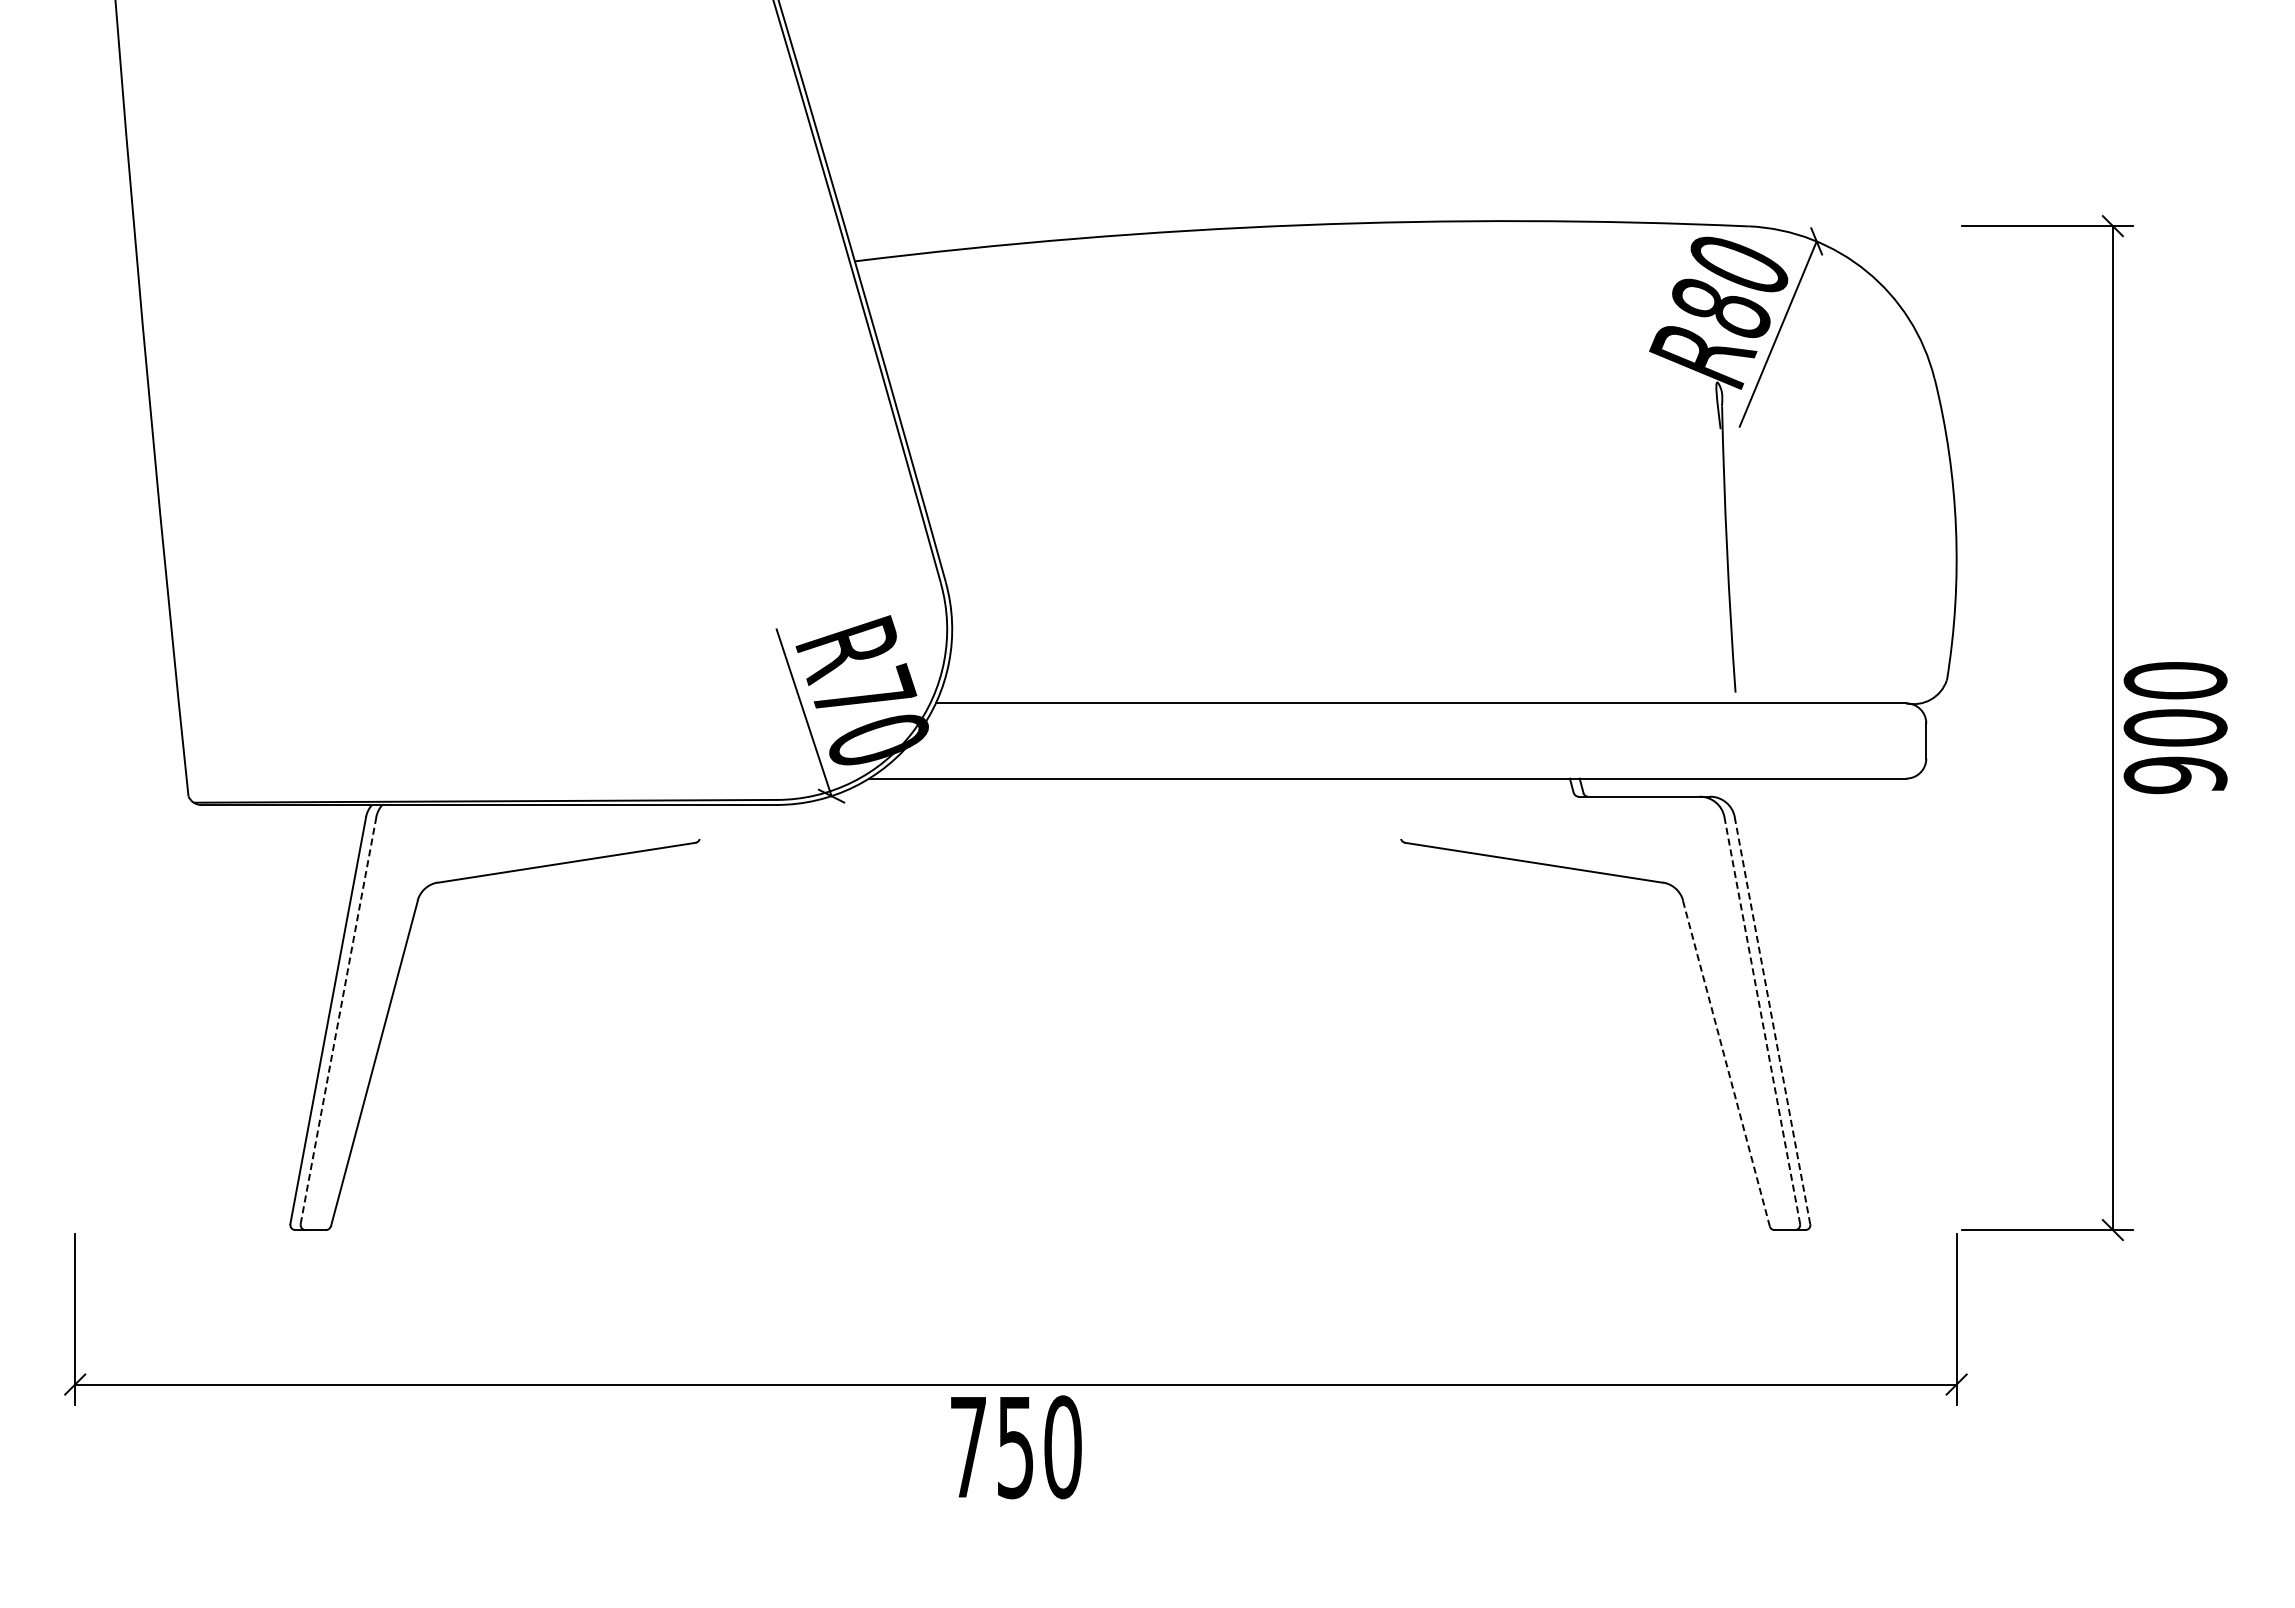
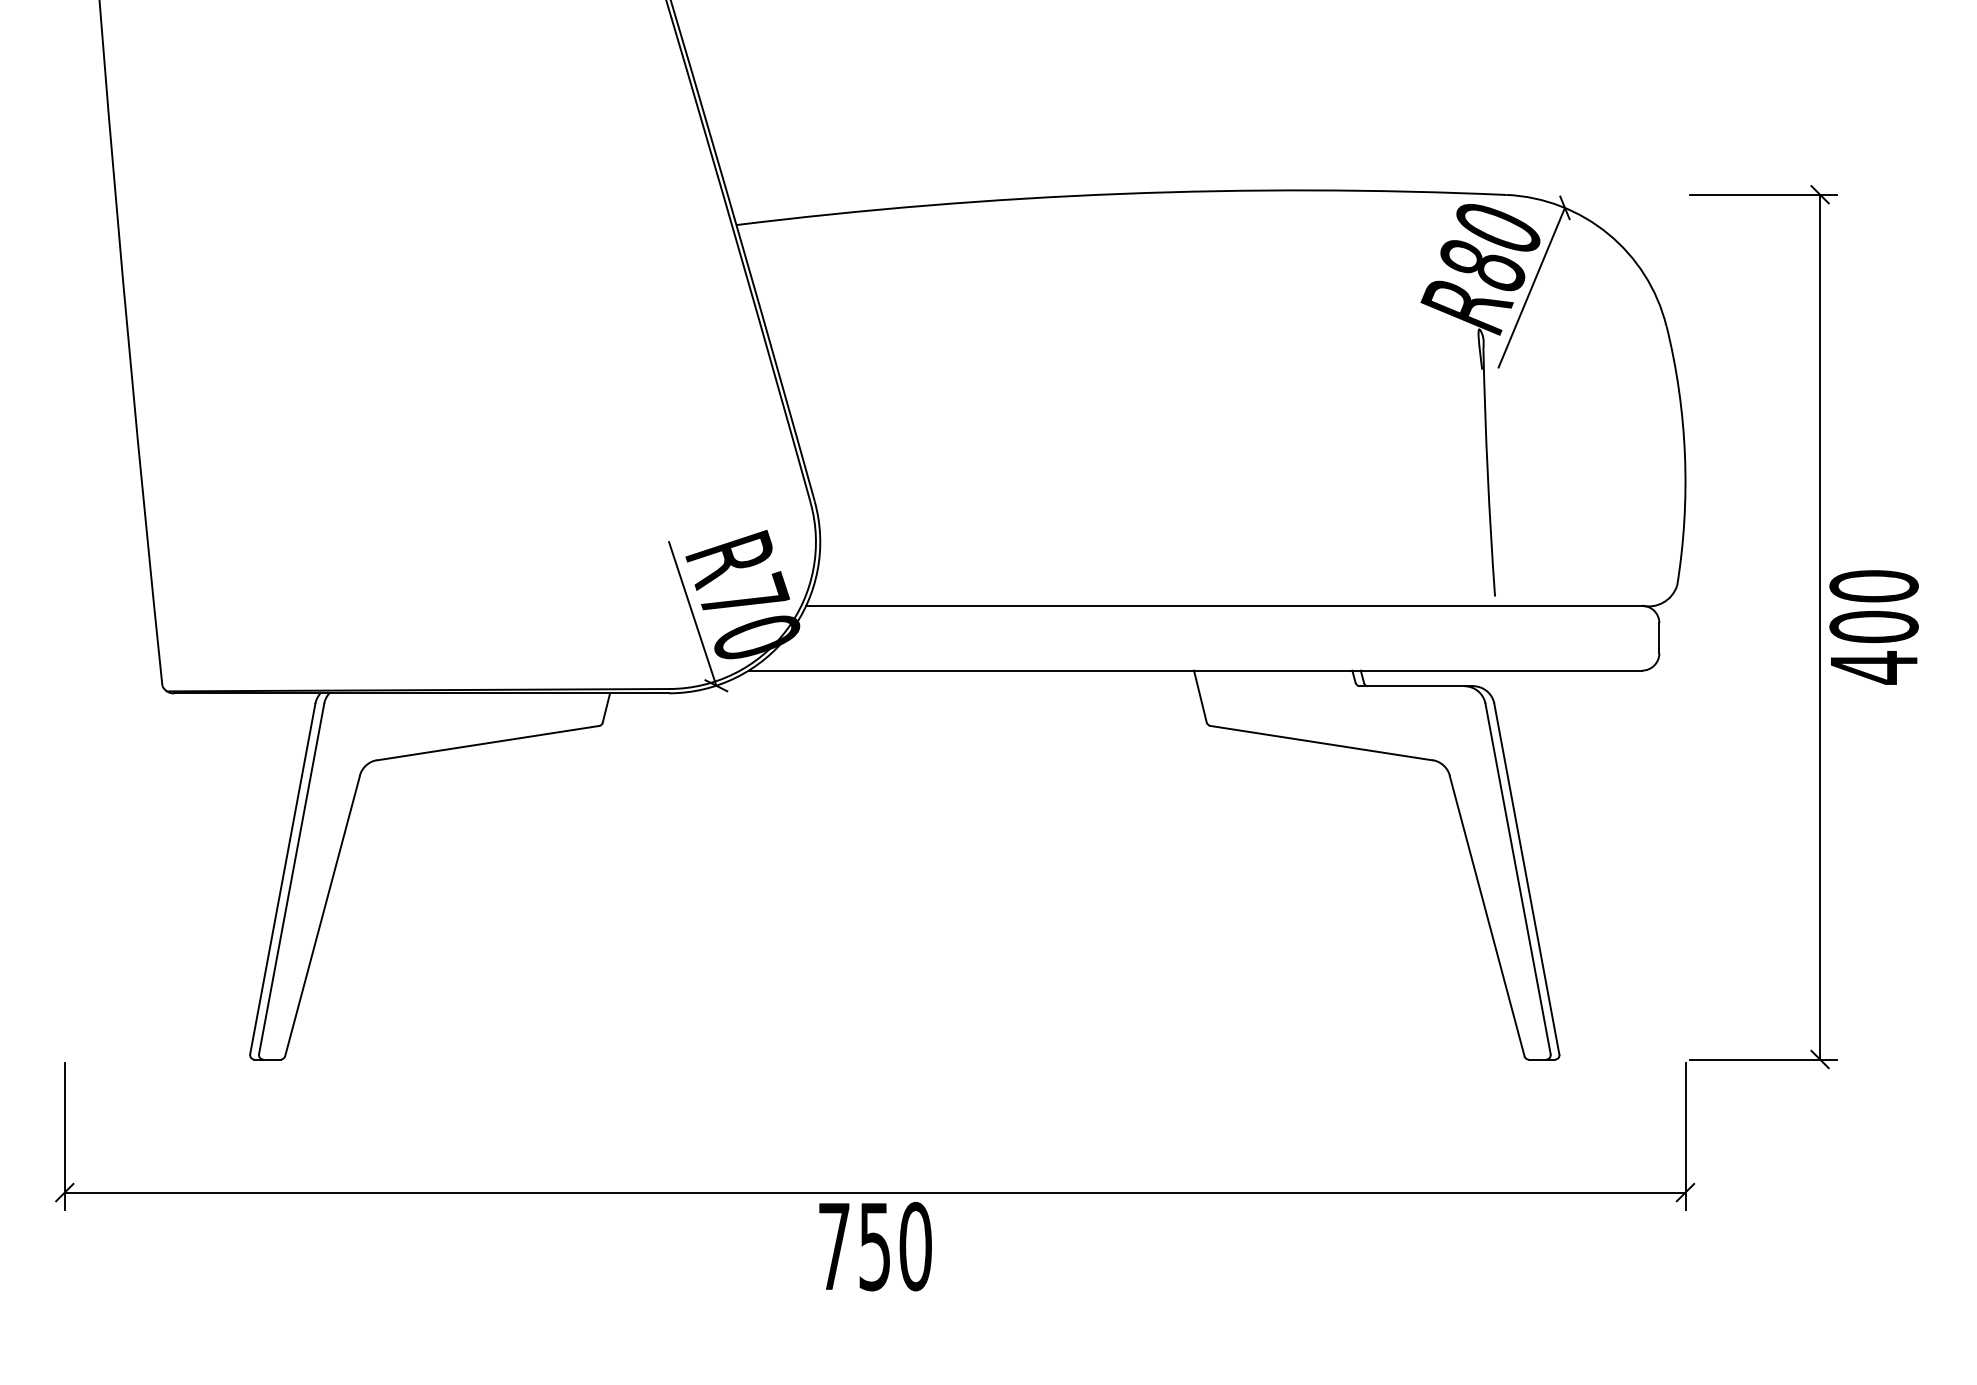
text: (2175, 775) -> (1874, 667), 900 -> 400
line: (1393, 808) -> (1200, 696), added
line: (703, 821) -> (606, 707), added
line: (1772, 1020) -> (1526, 878), dashed -> solid
line: (338, 1021) -> (291, 879), dashed -> solid
line: (1762, 1021) -> (1518, 879), dashed -> solid
line: (1726, 1064) -> (1487, 916), dashed -> solid

